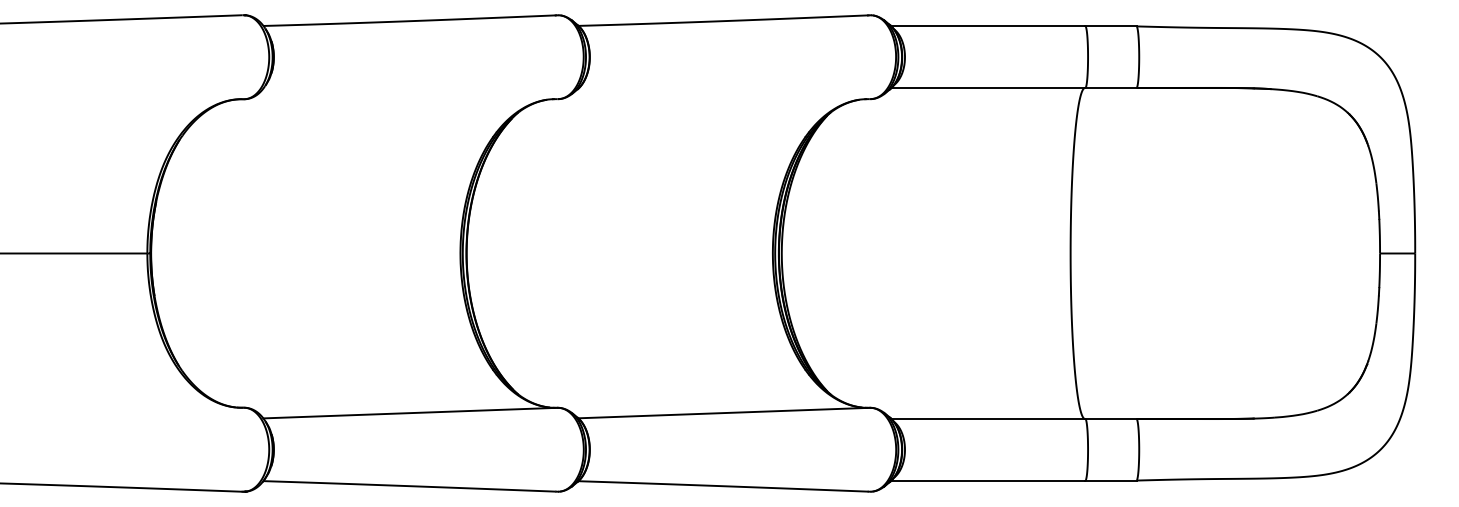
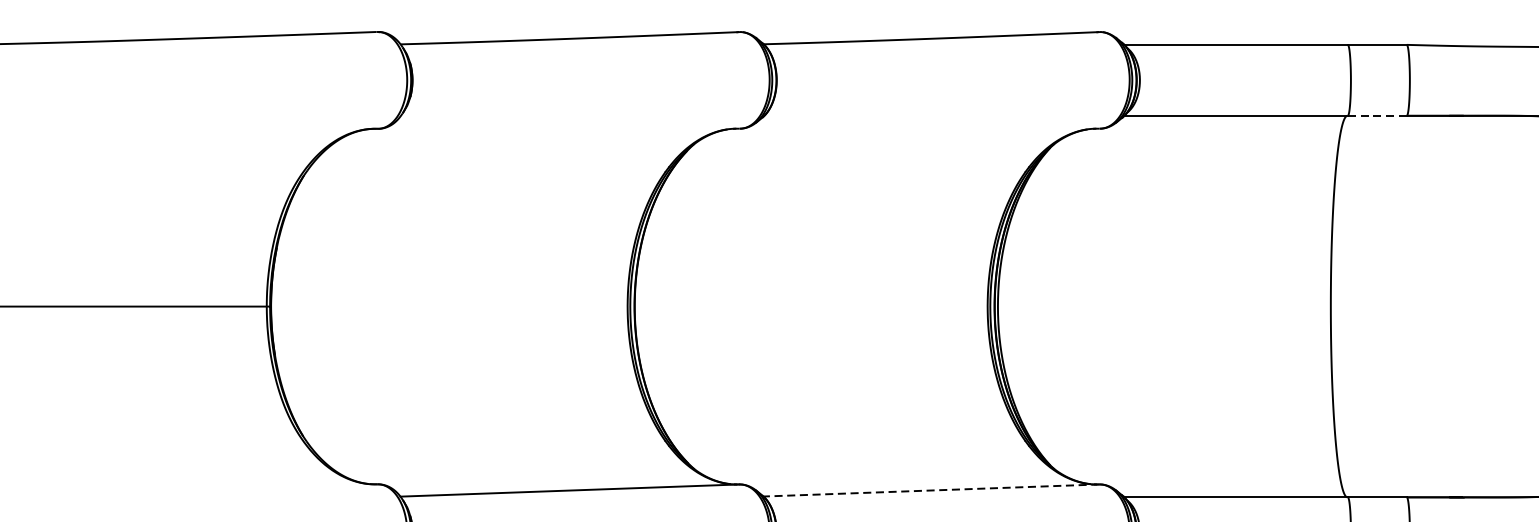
line: (1110, 87) -> (1376, 115), solid -> dashed
line: (724, 413) -> (931, 490), solid -> dashed

